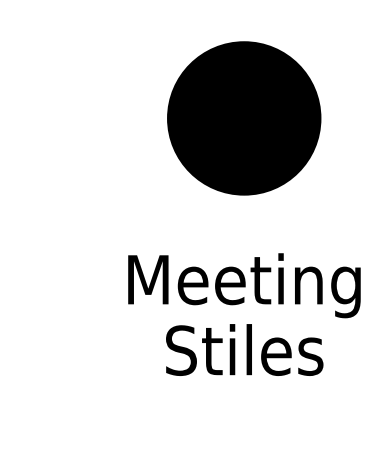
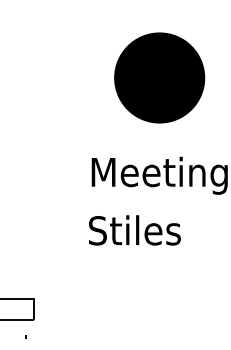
text: (243, 350) -> (134, 230), moved

